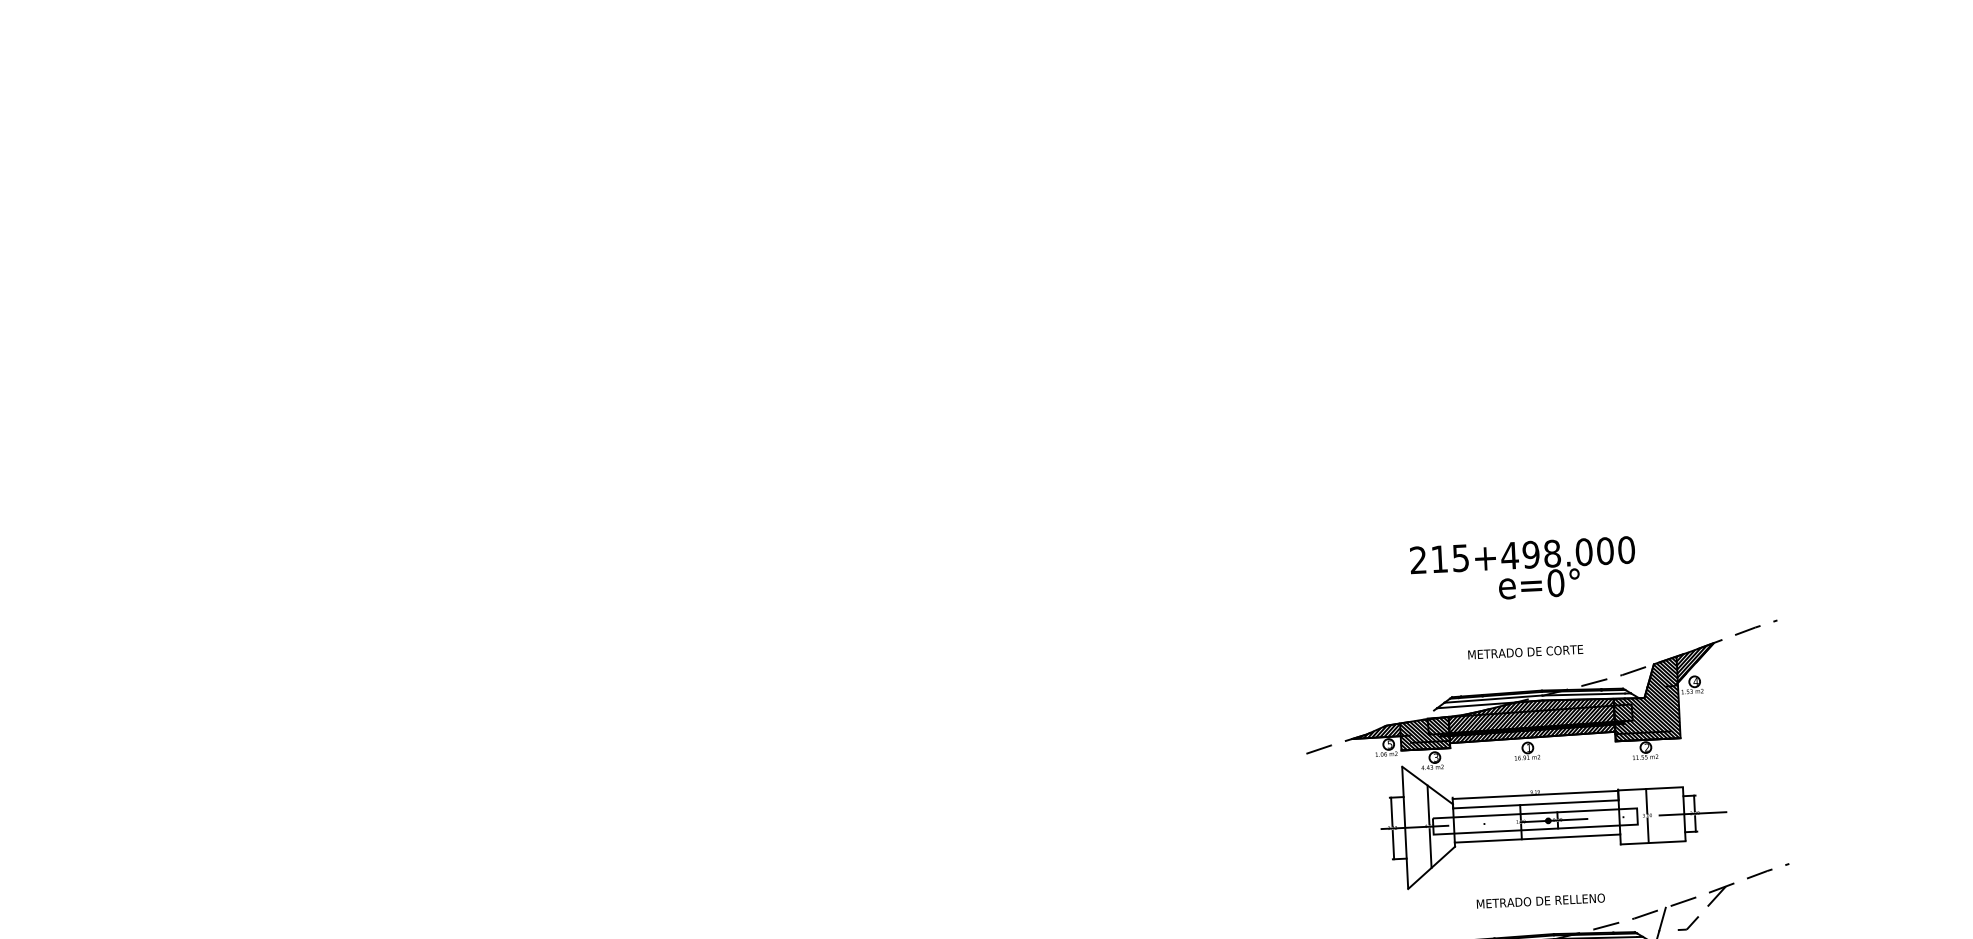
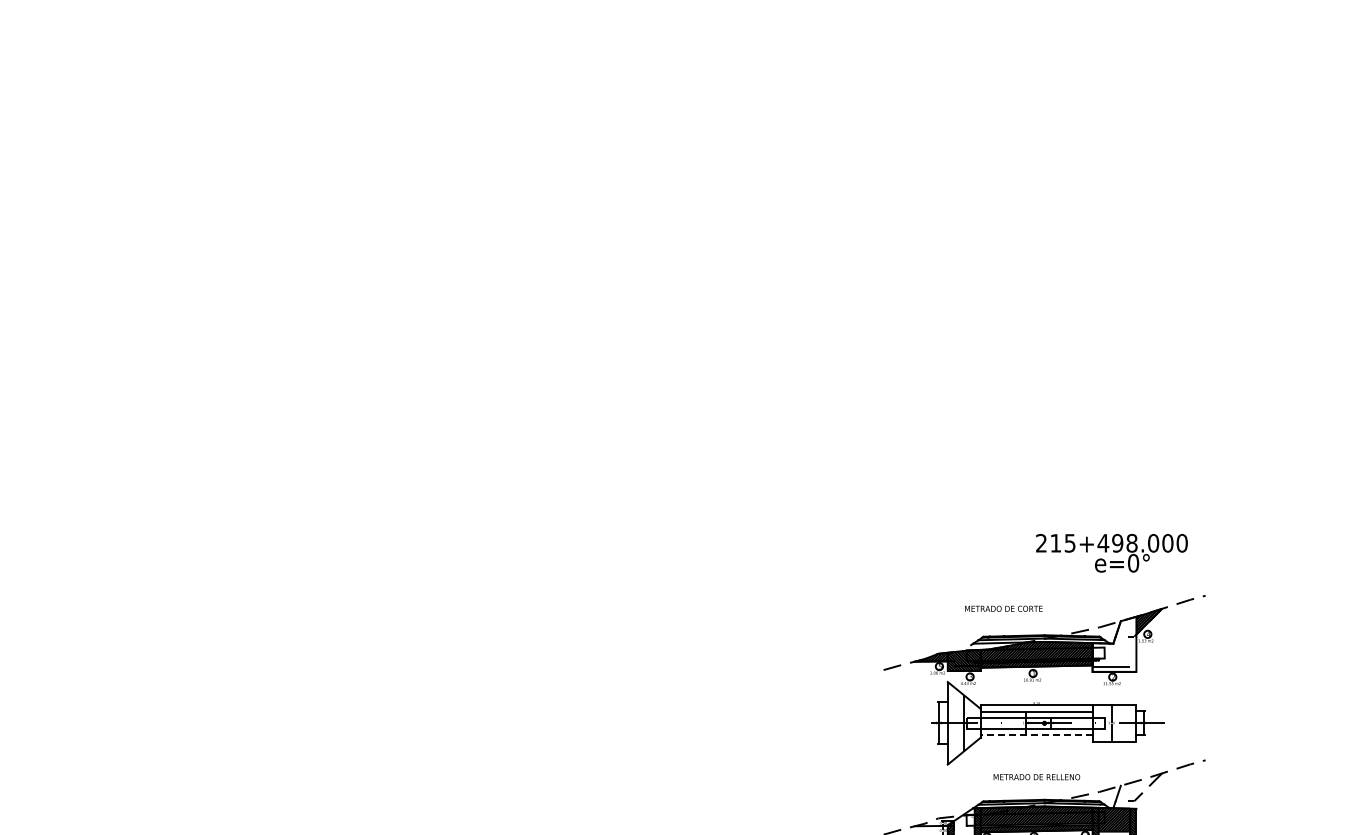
text: (1522, 570) -> (1111, 553), moved
text: (1525, 651) -> (1003, 608), moved
hatch: (1646, 699) -> (1114, 644), removed
line: (1537, 837) -> (1036, 734), solid -> dashed

